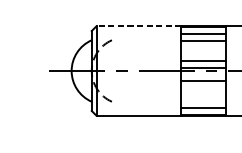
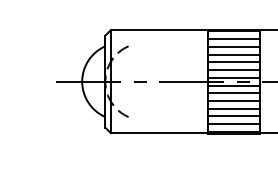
line: (138, 26) -> (159, 30), dashed -> solid
line: (203, 47) -> (233, 54), added
line: (203, 54) -> (233, 62), added
line: (203, 74) -> (233, 85), added
line: (203, 88) -> (233, 101), added
line: (203, 94) -> (233, 108), added
line: (203, 101) -> (233, 116), added

